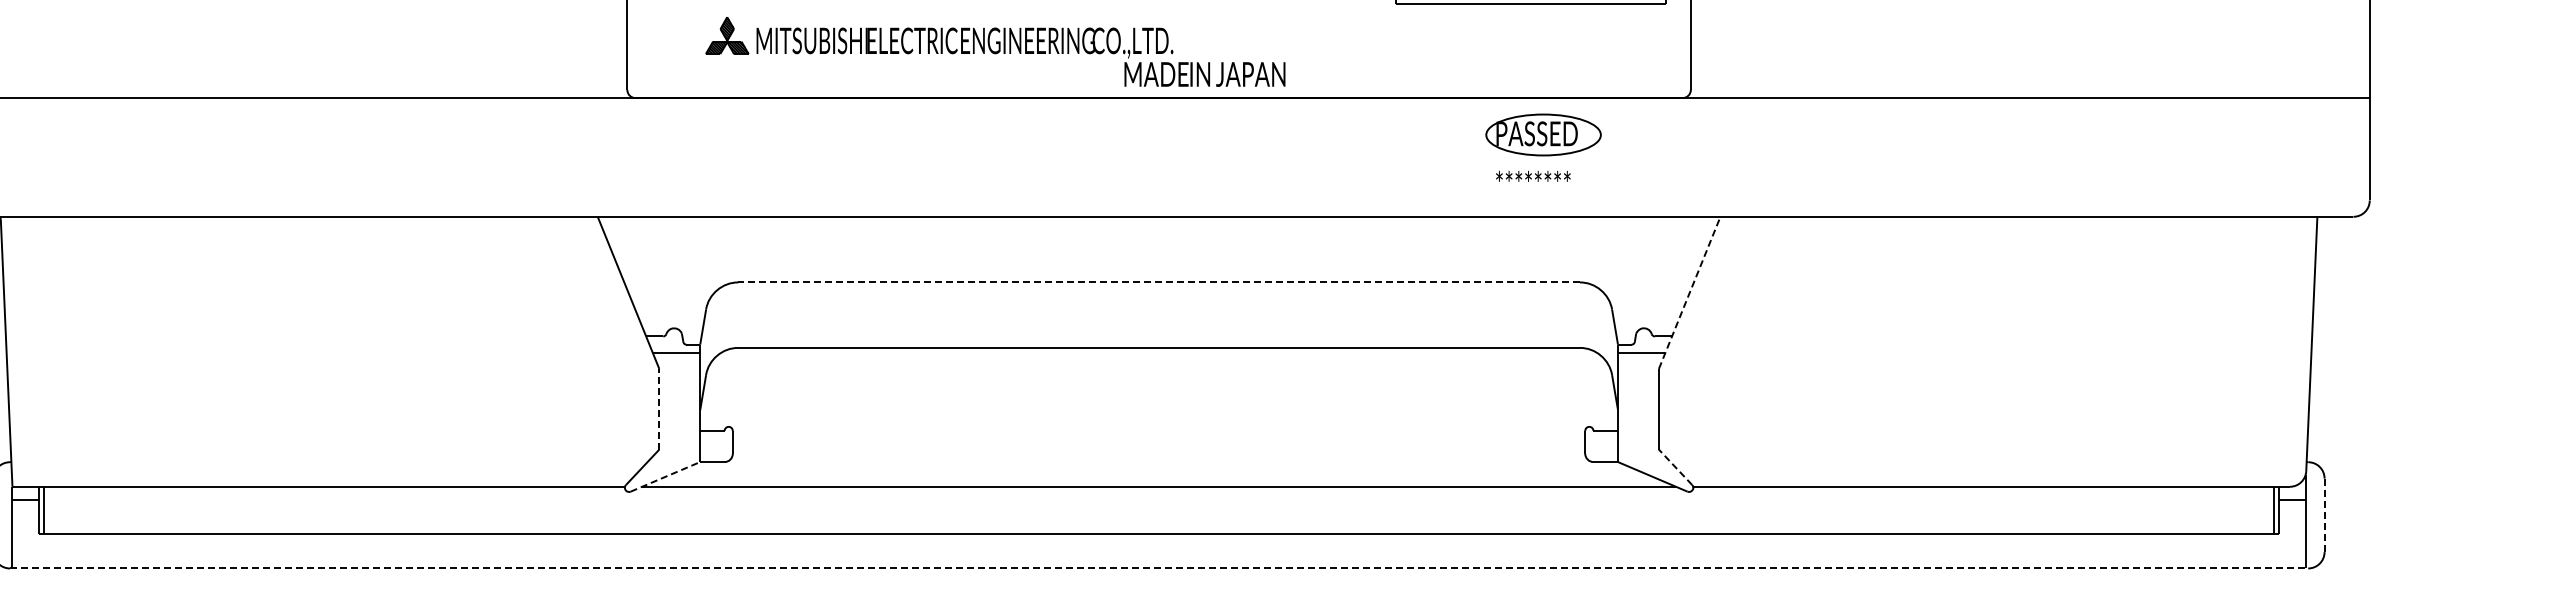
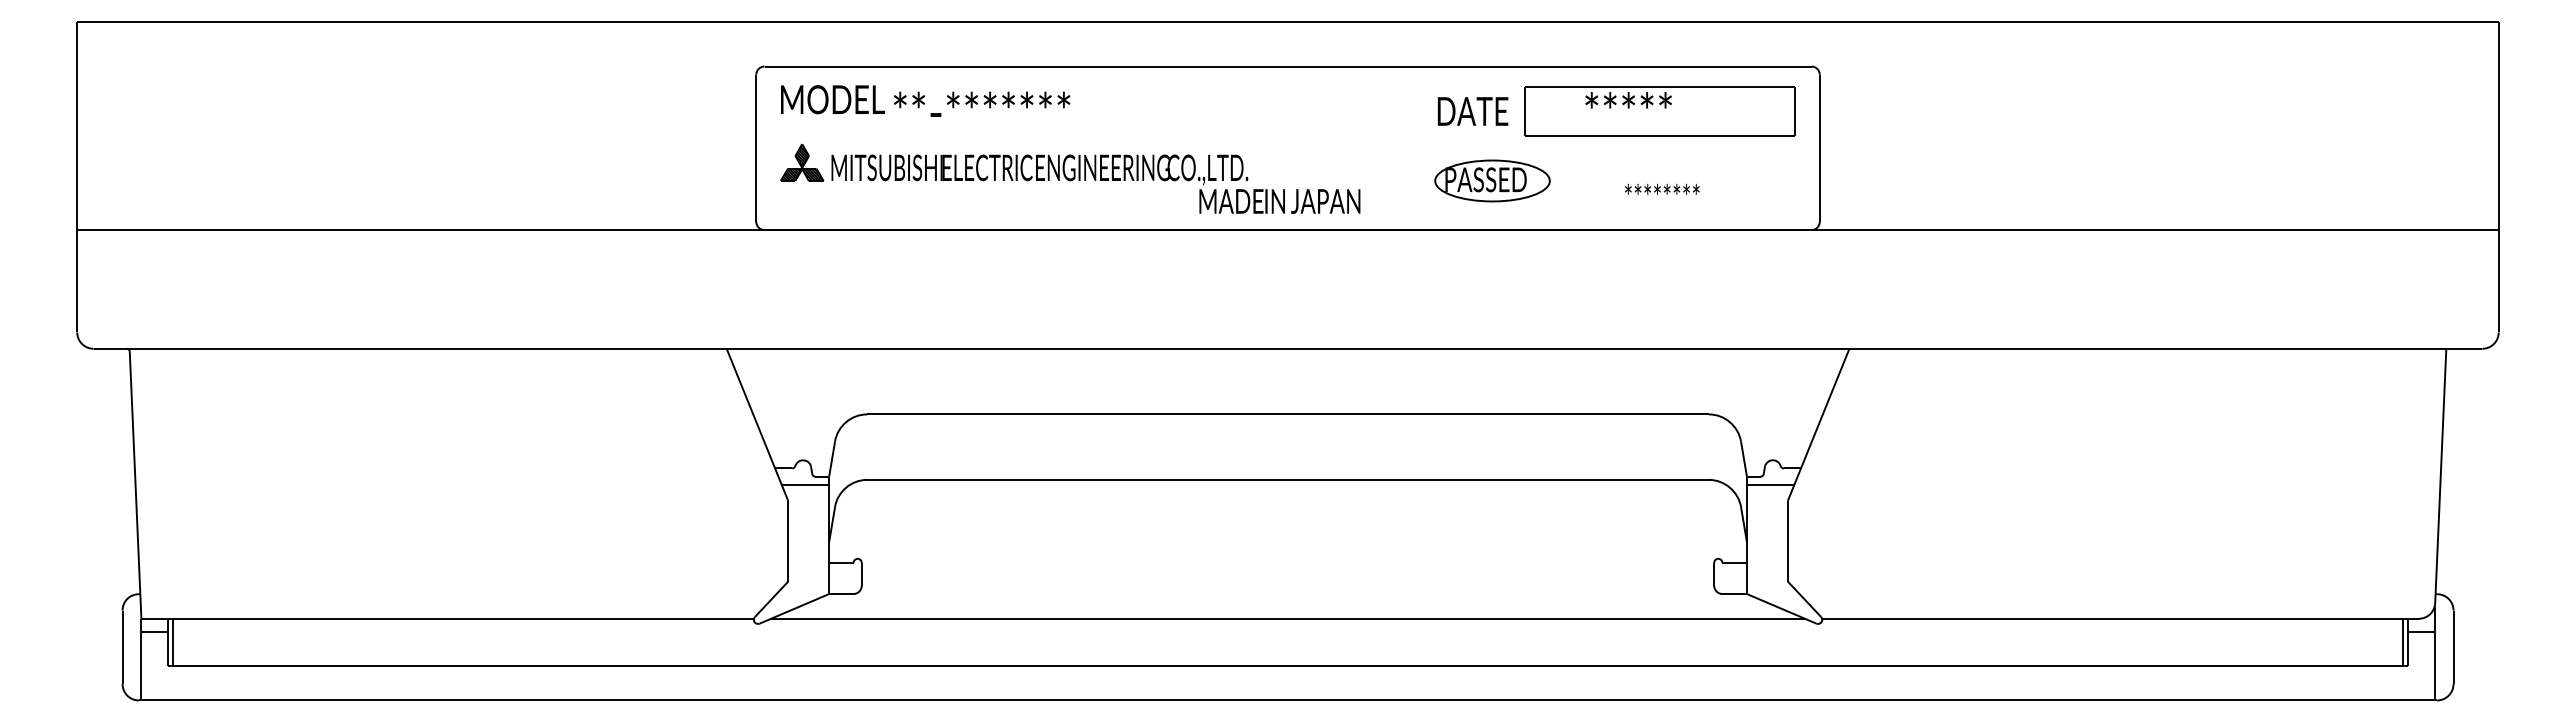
part: (995, 51) -> (1070, 178), moved
part: (1543, 134) -> (1492, 180), moved
text: (1533, 175) -> (1662, 188), moved
line: (1159, 282) -> (1288, 414), dashed -> solid
line: (1689, 292) -> (1818, 424), dashed -> solid
line: (659, 408) -> (788, 540), dashed -> solid
line: (1675, 466) -> (1804, 598), dashed -> solid
line: (665, 476) -> (794, 608), dashed -> solid
line: (2324, 515) -> (2453, 647), dashed -> solid
line: (1159, 568) -> (1288, 700), dashed -> solid

